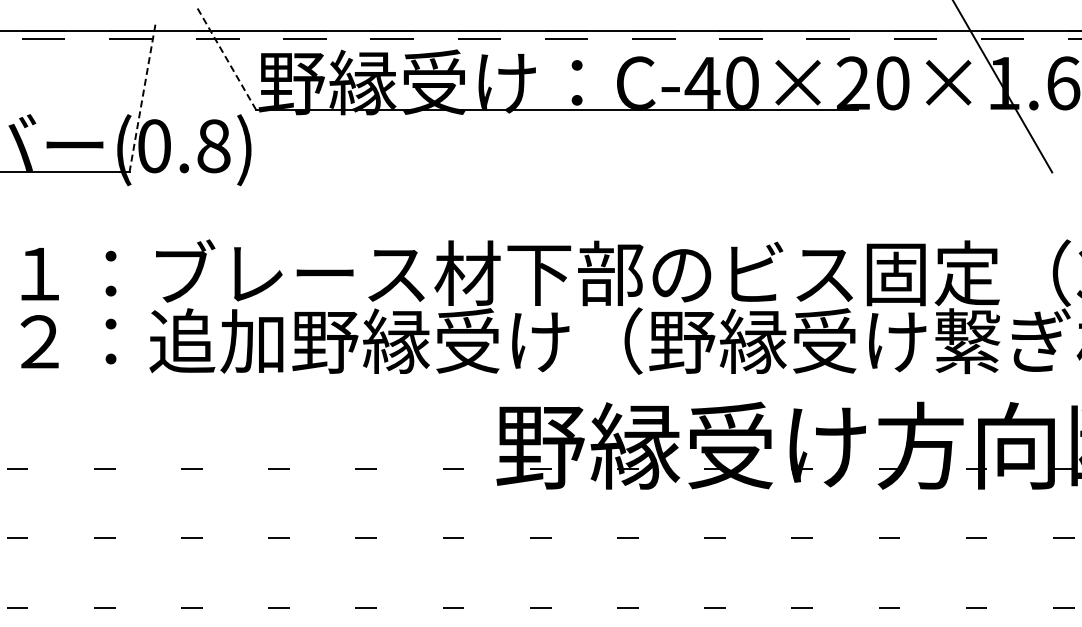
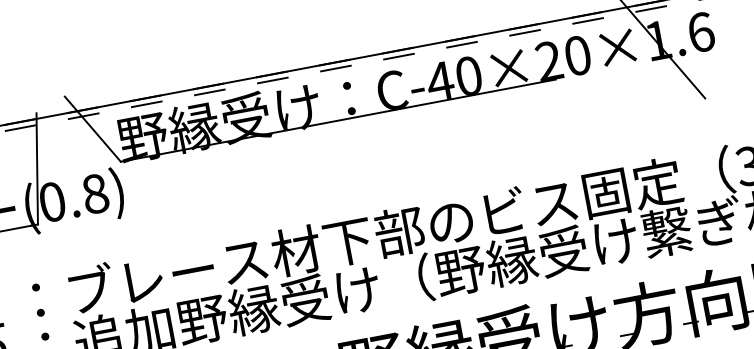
line: (227, 59) -> (93, 129), dashed -> solid
line: (142, 98) -> (37, 169), dashed -> solid

